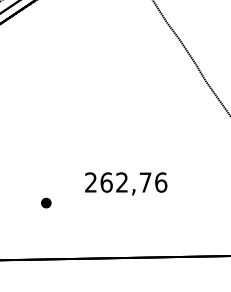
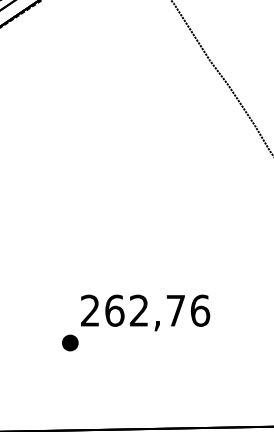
part: (46, 202) -> (70, 342), moved

